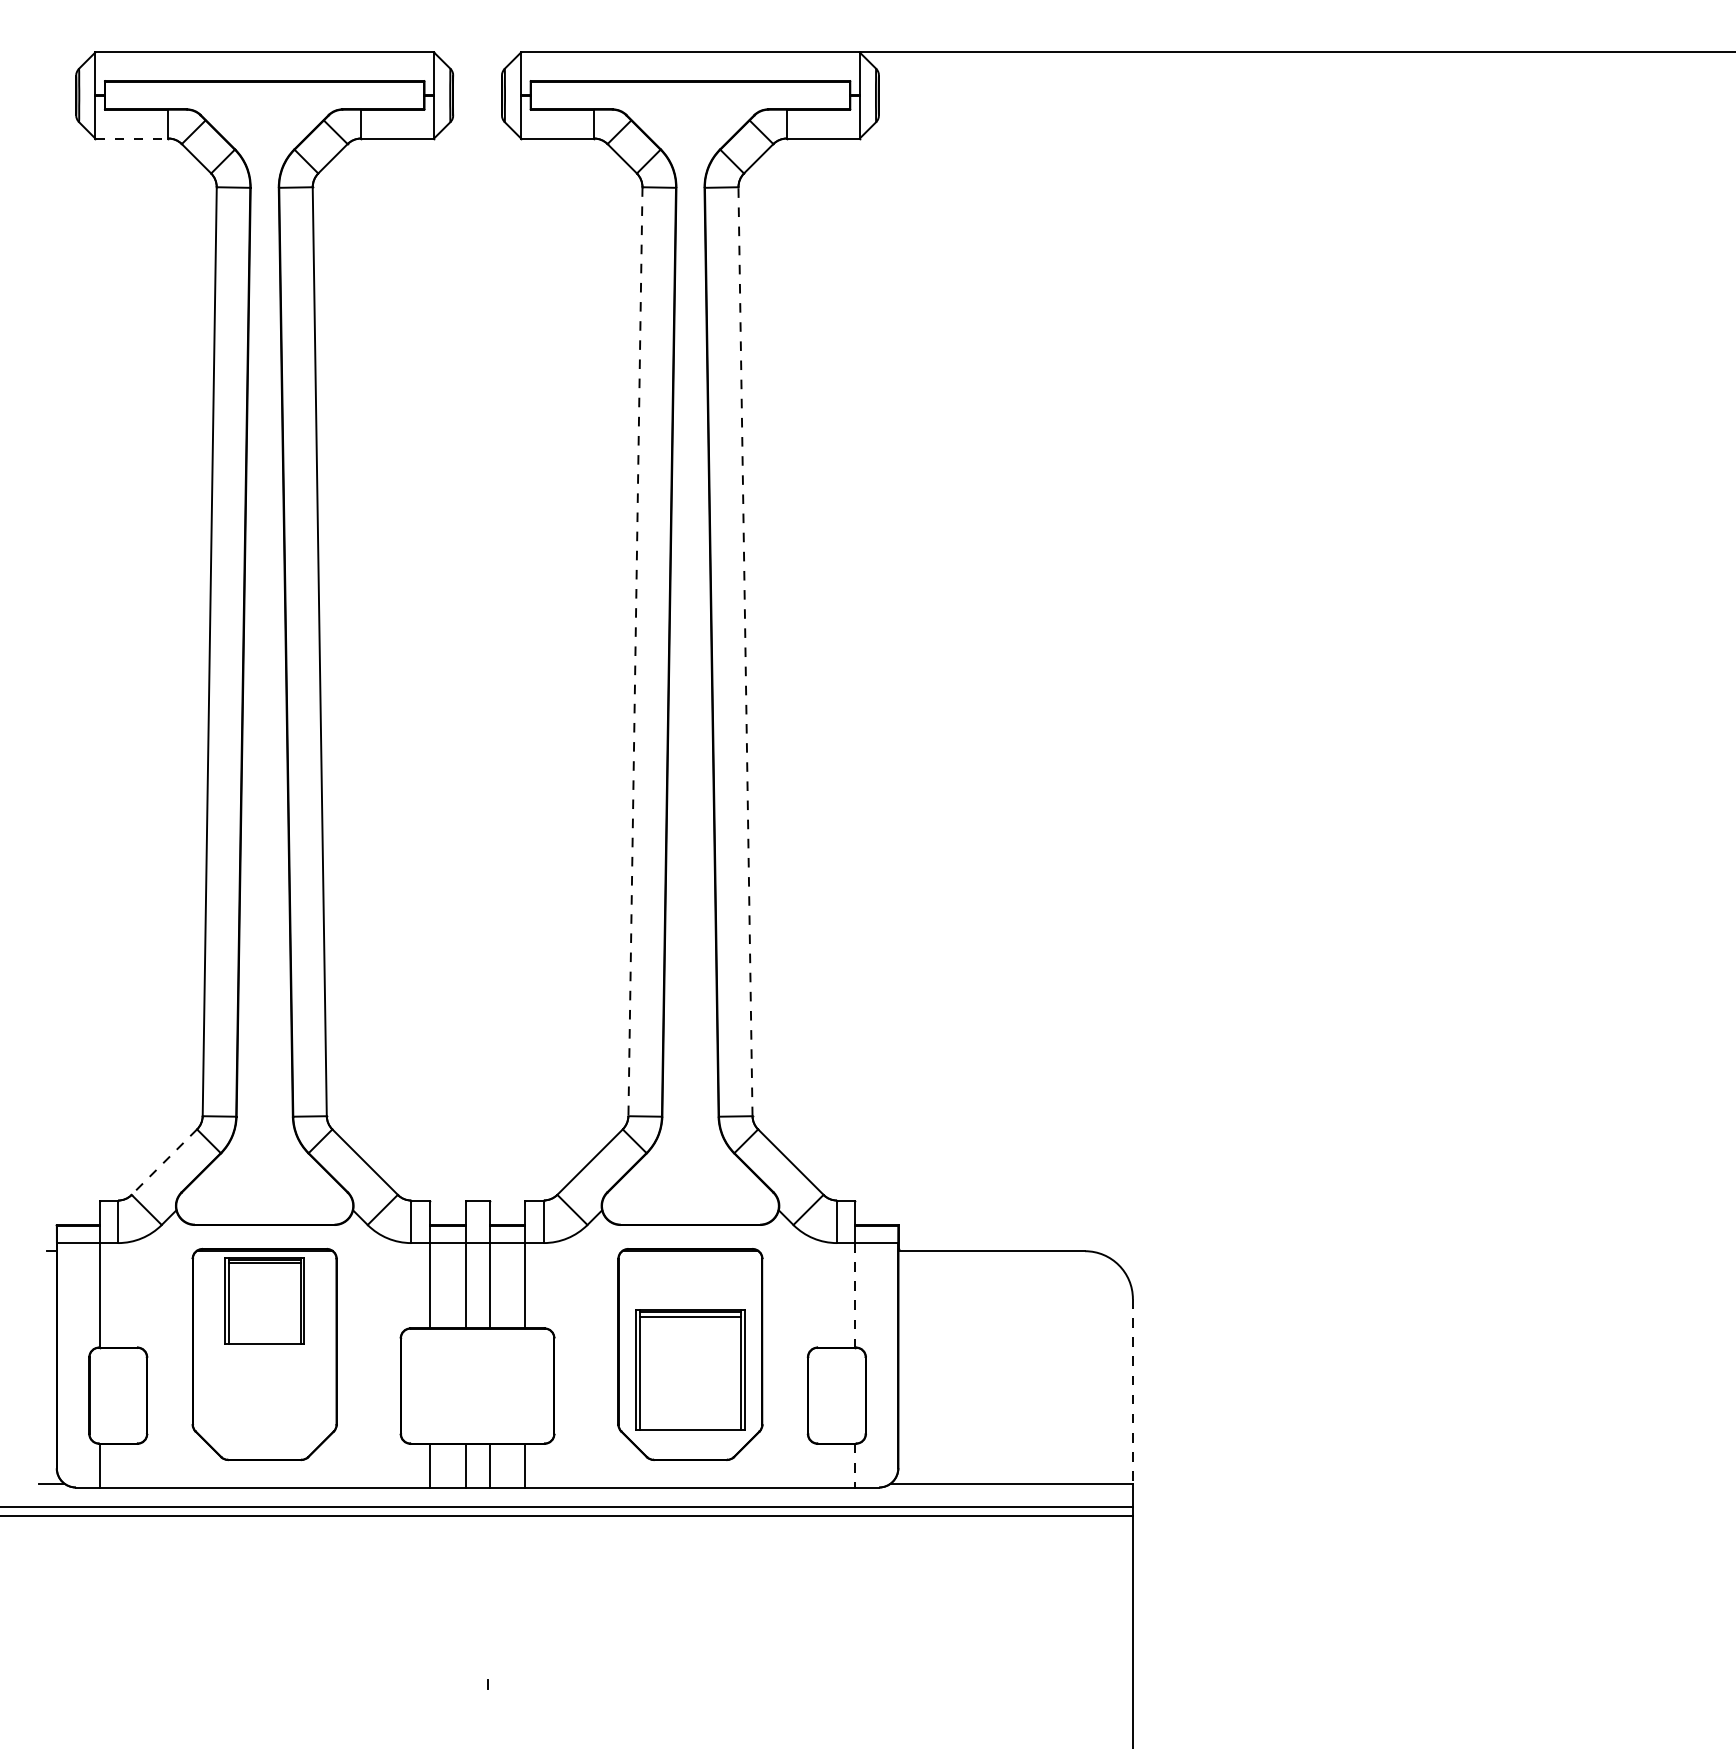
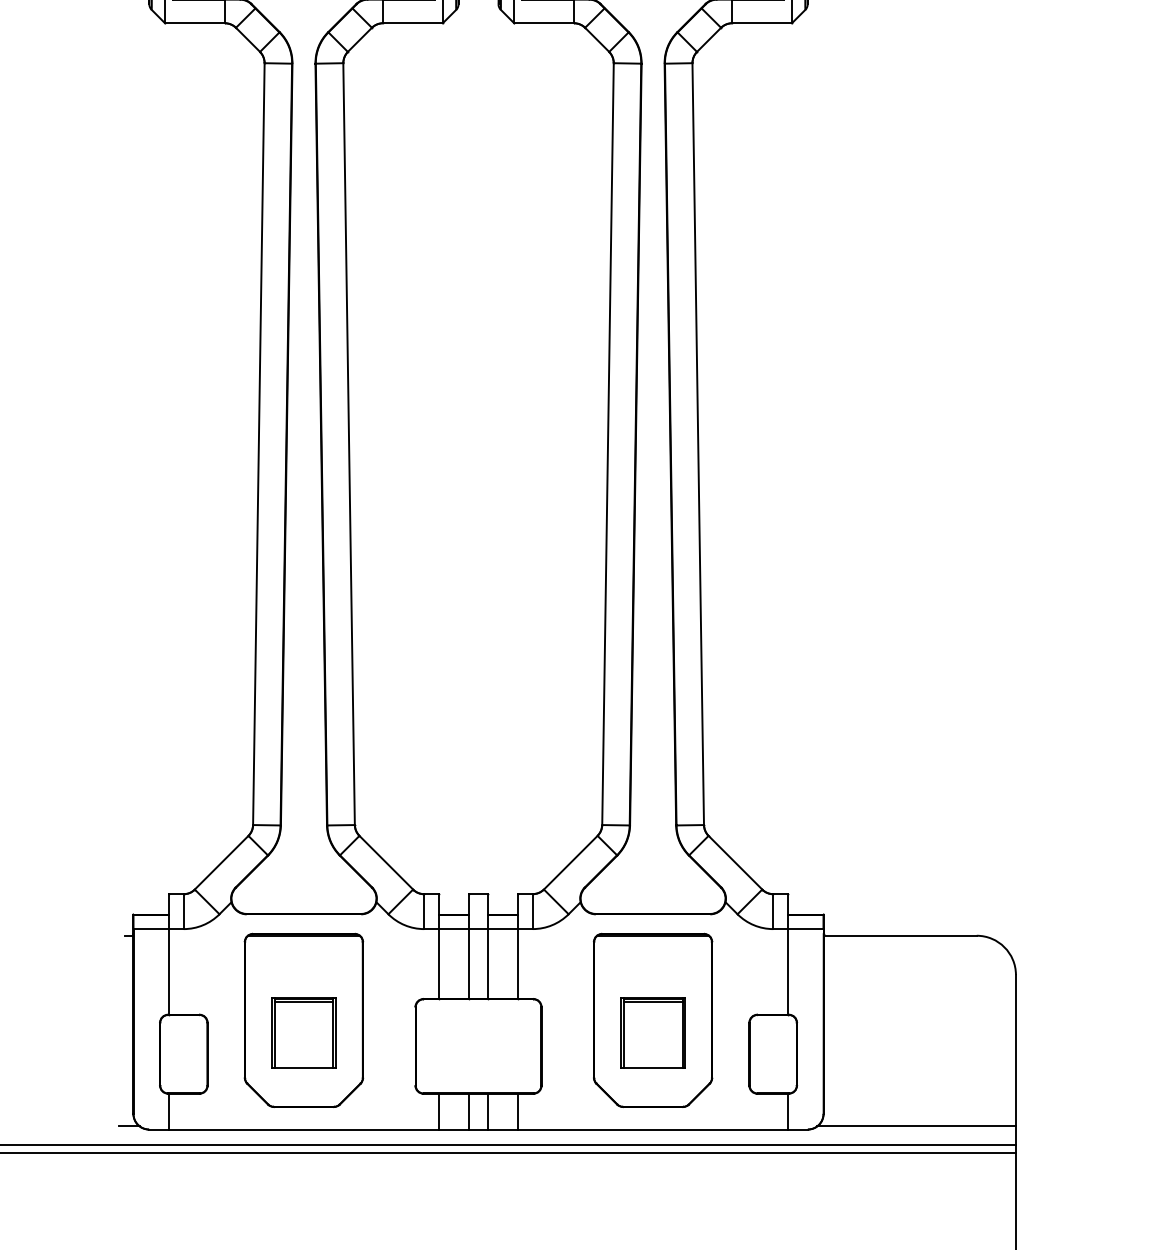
line: (132, 138) -> (195, 23), dashed -> solid
line: (635, 651) -> (608, 443), dashed -> solid
line: (745, 651) -> (698, 443), dashed -> solid
line: (164, 1162) -> (221, 863), dashed -> solid
line: (855, 1295) -> (788, 972), dashed -> solid
part: (264, 1300) -> (303, 1032), moved
part: (690, 1369) -> (653, 1032), size x0.71
line: (1132, 1391) -> (1015, 1050), dashed -> solid
line: (855, 1465) -> (788, 1111), dashed -> solid

